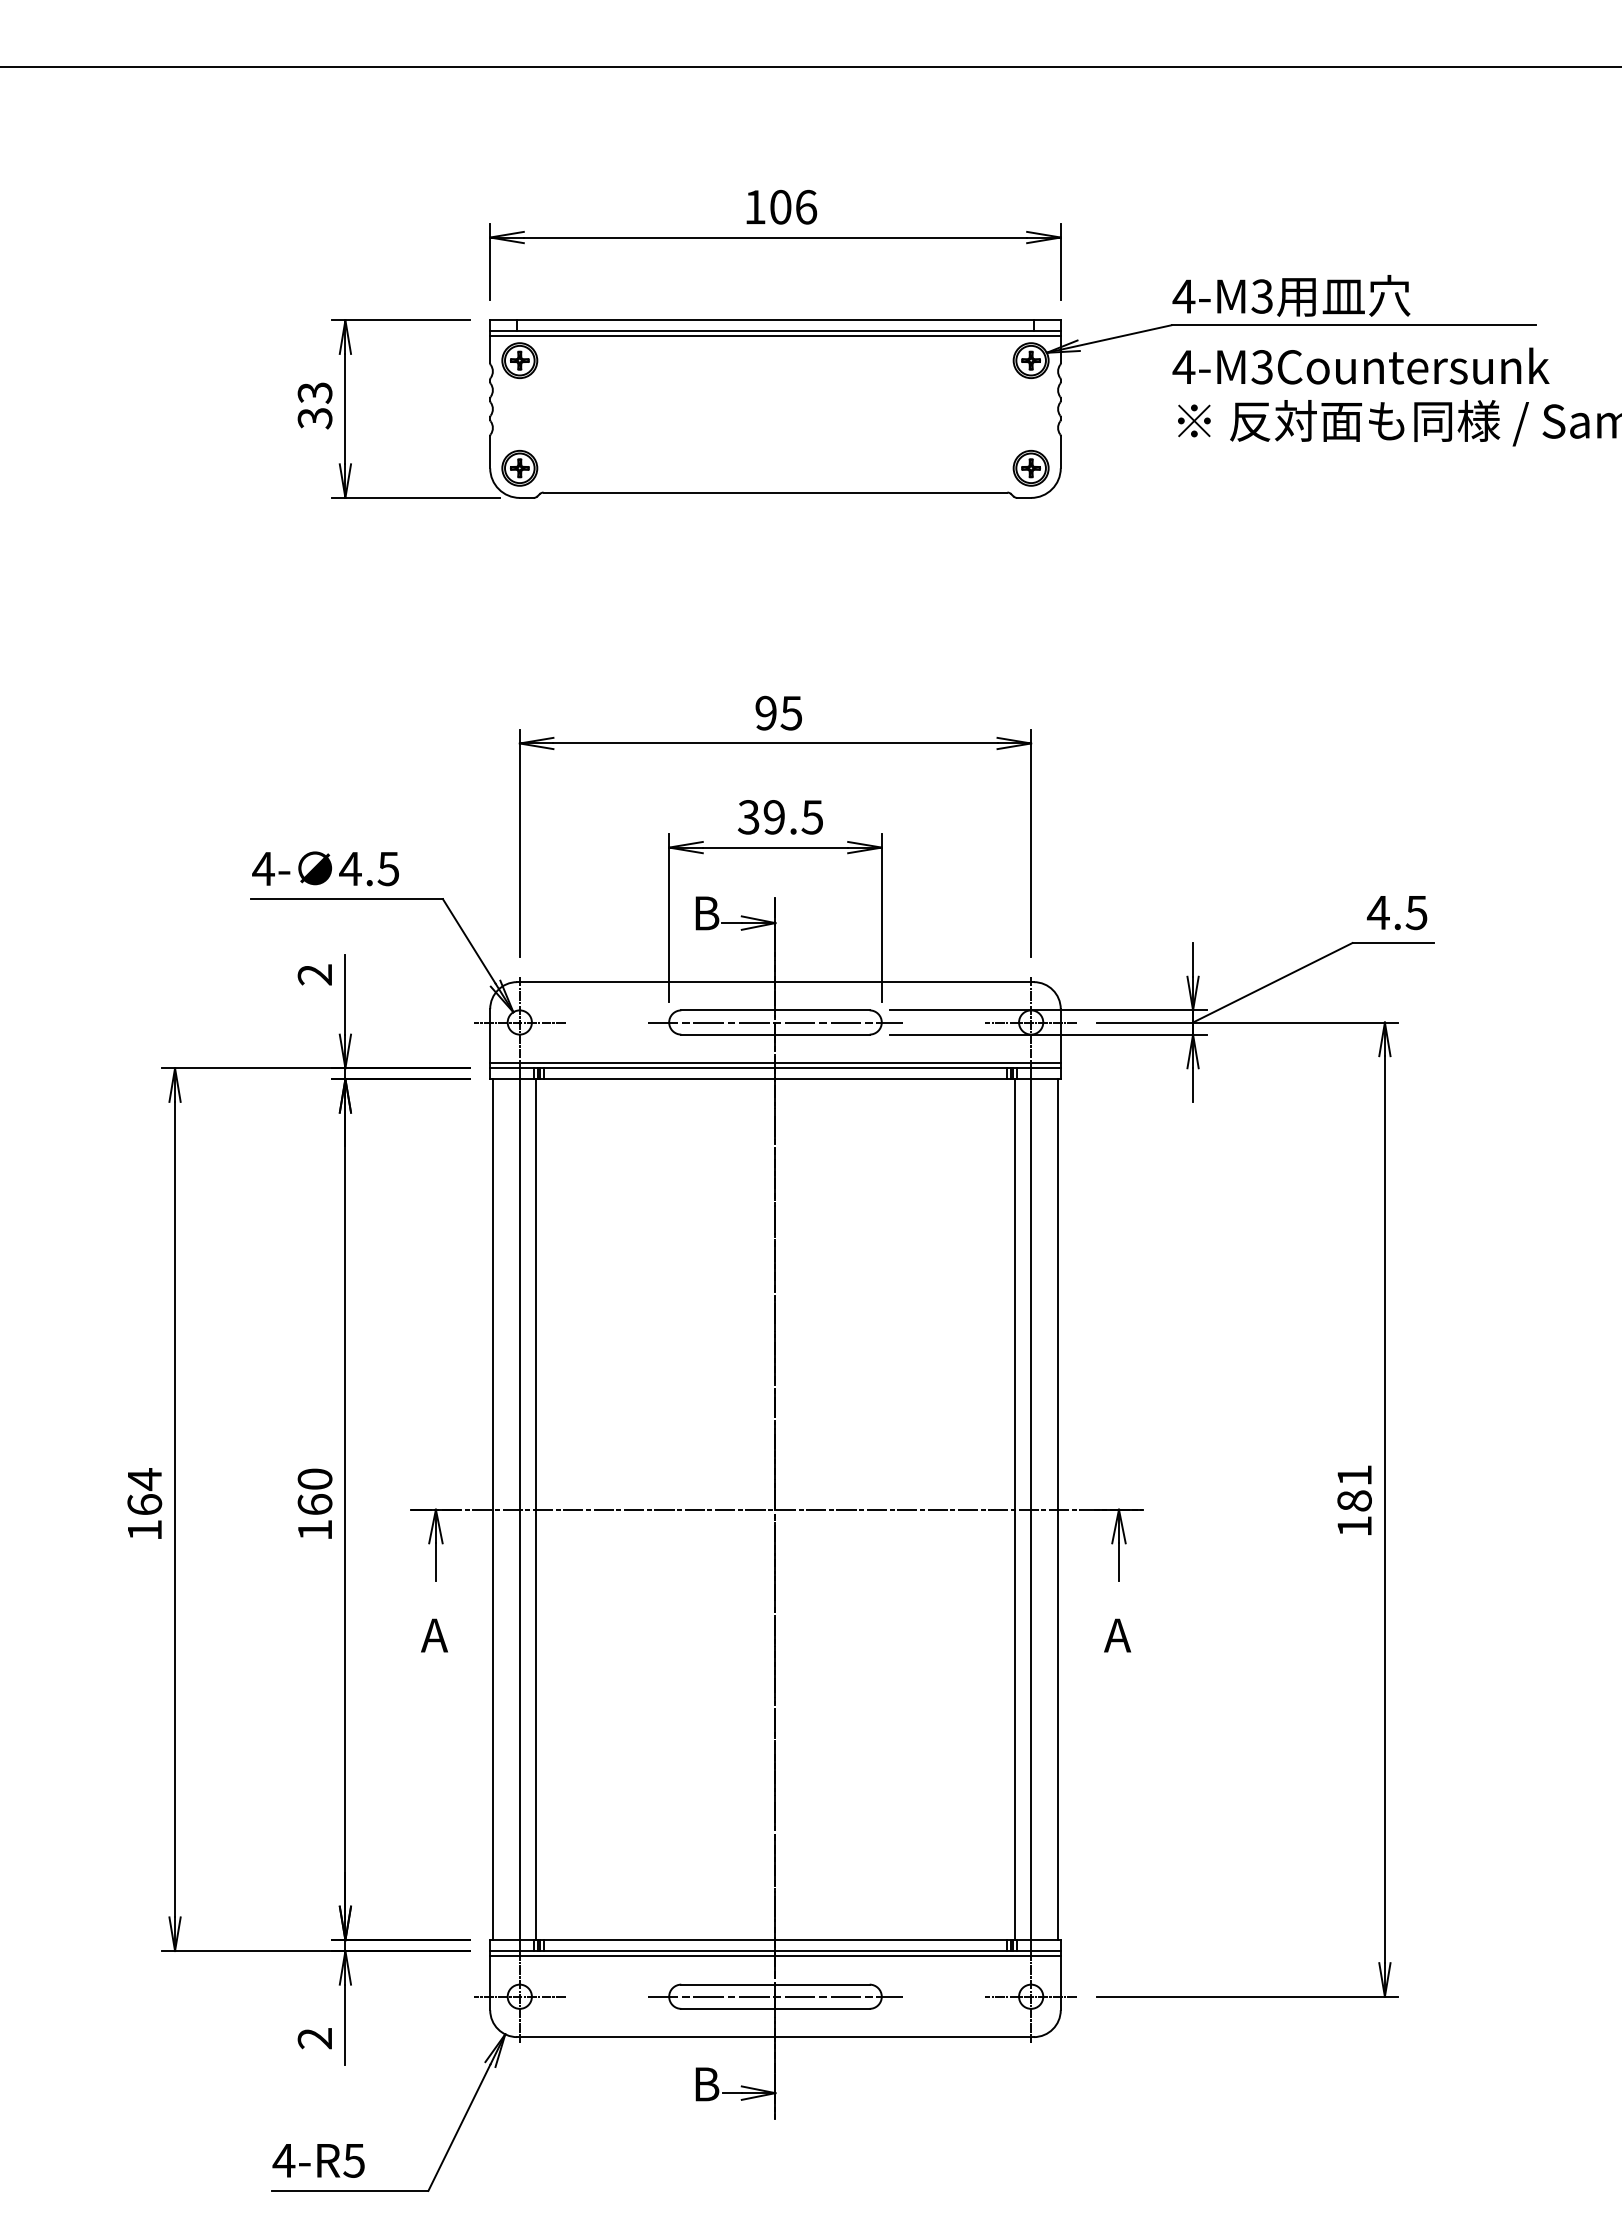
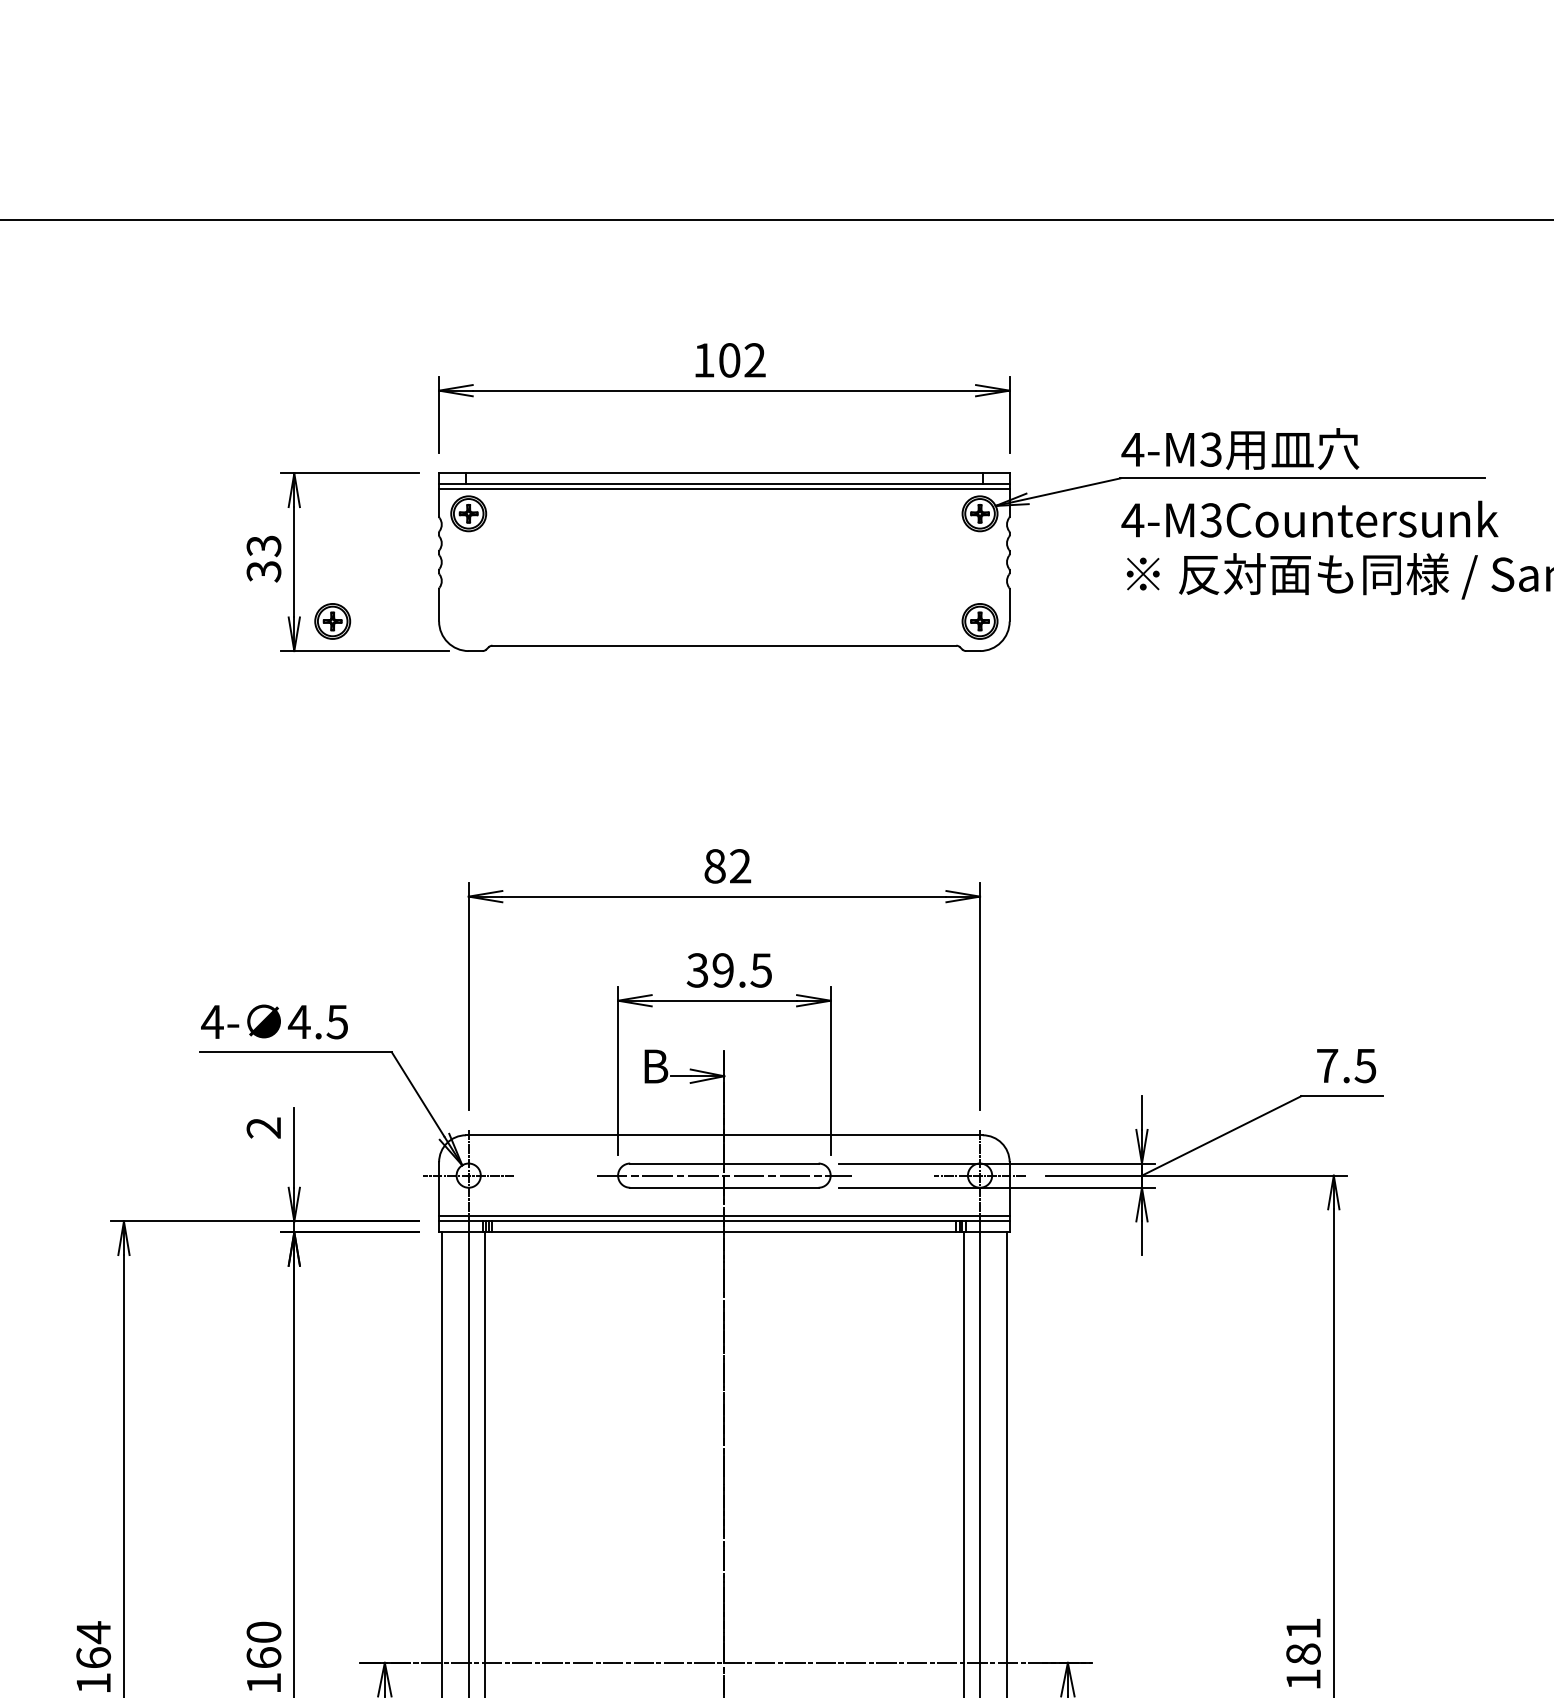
text: (806, 206) -> (755, 359), 106 -> 102
part: (519, 468) -> (332, 621), moved
text: (778, 712) -> (727, 865), 95 -> 82
text: (1377, 912) -> (1326, 1065), 4.5 -> 7.5

